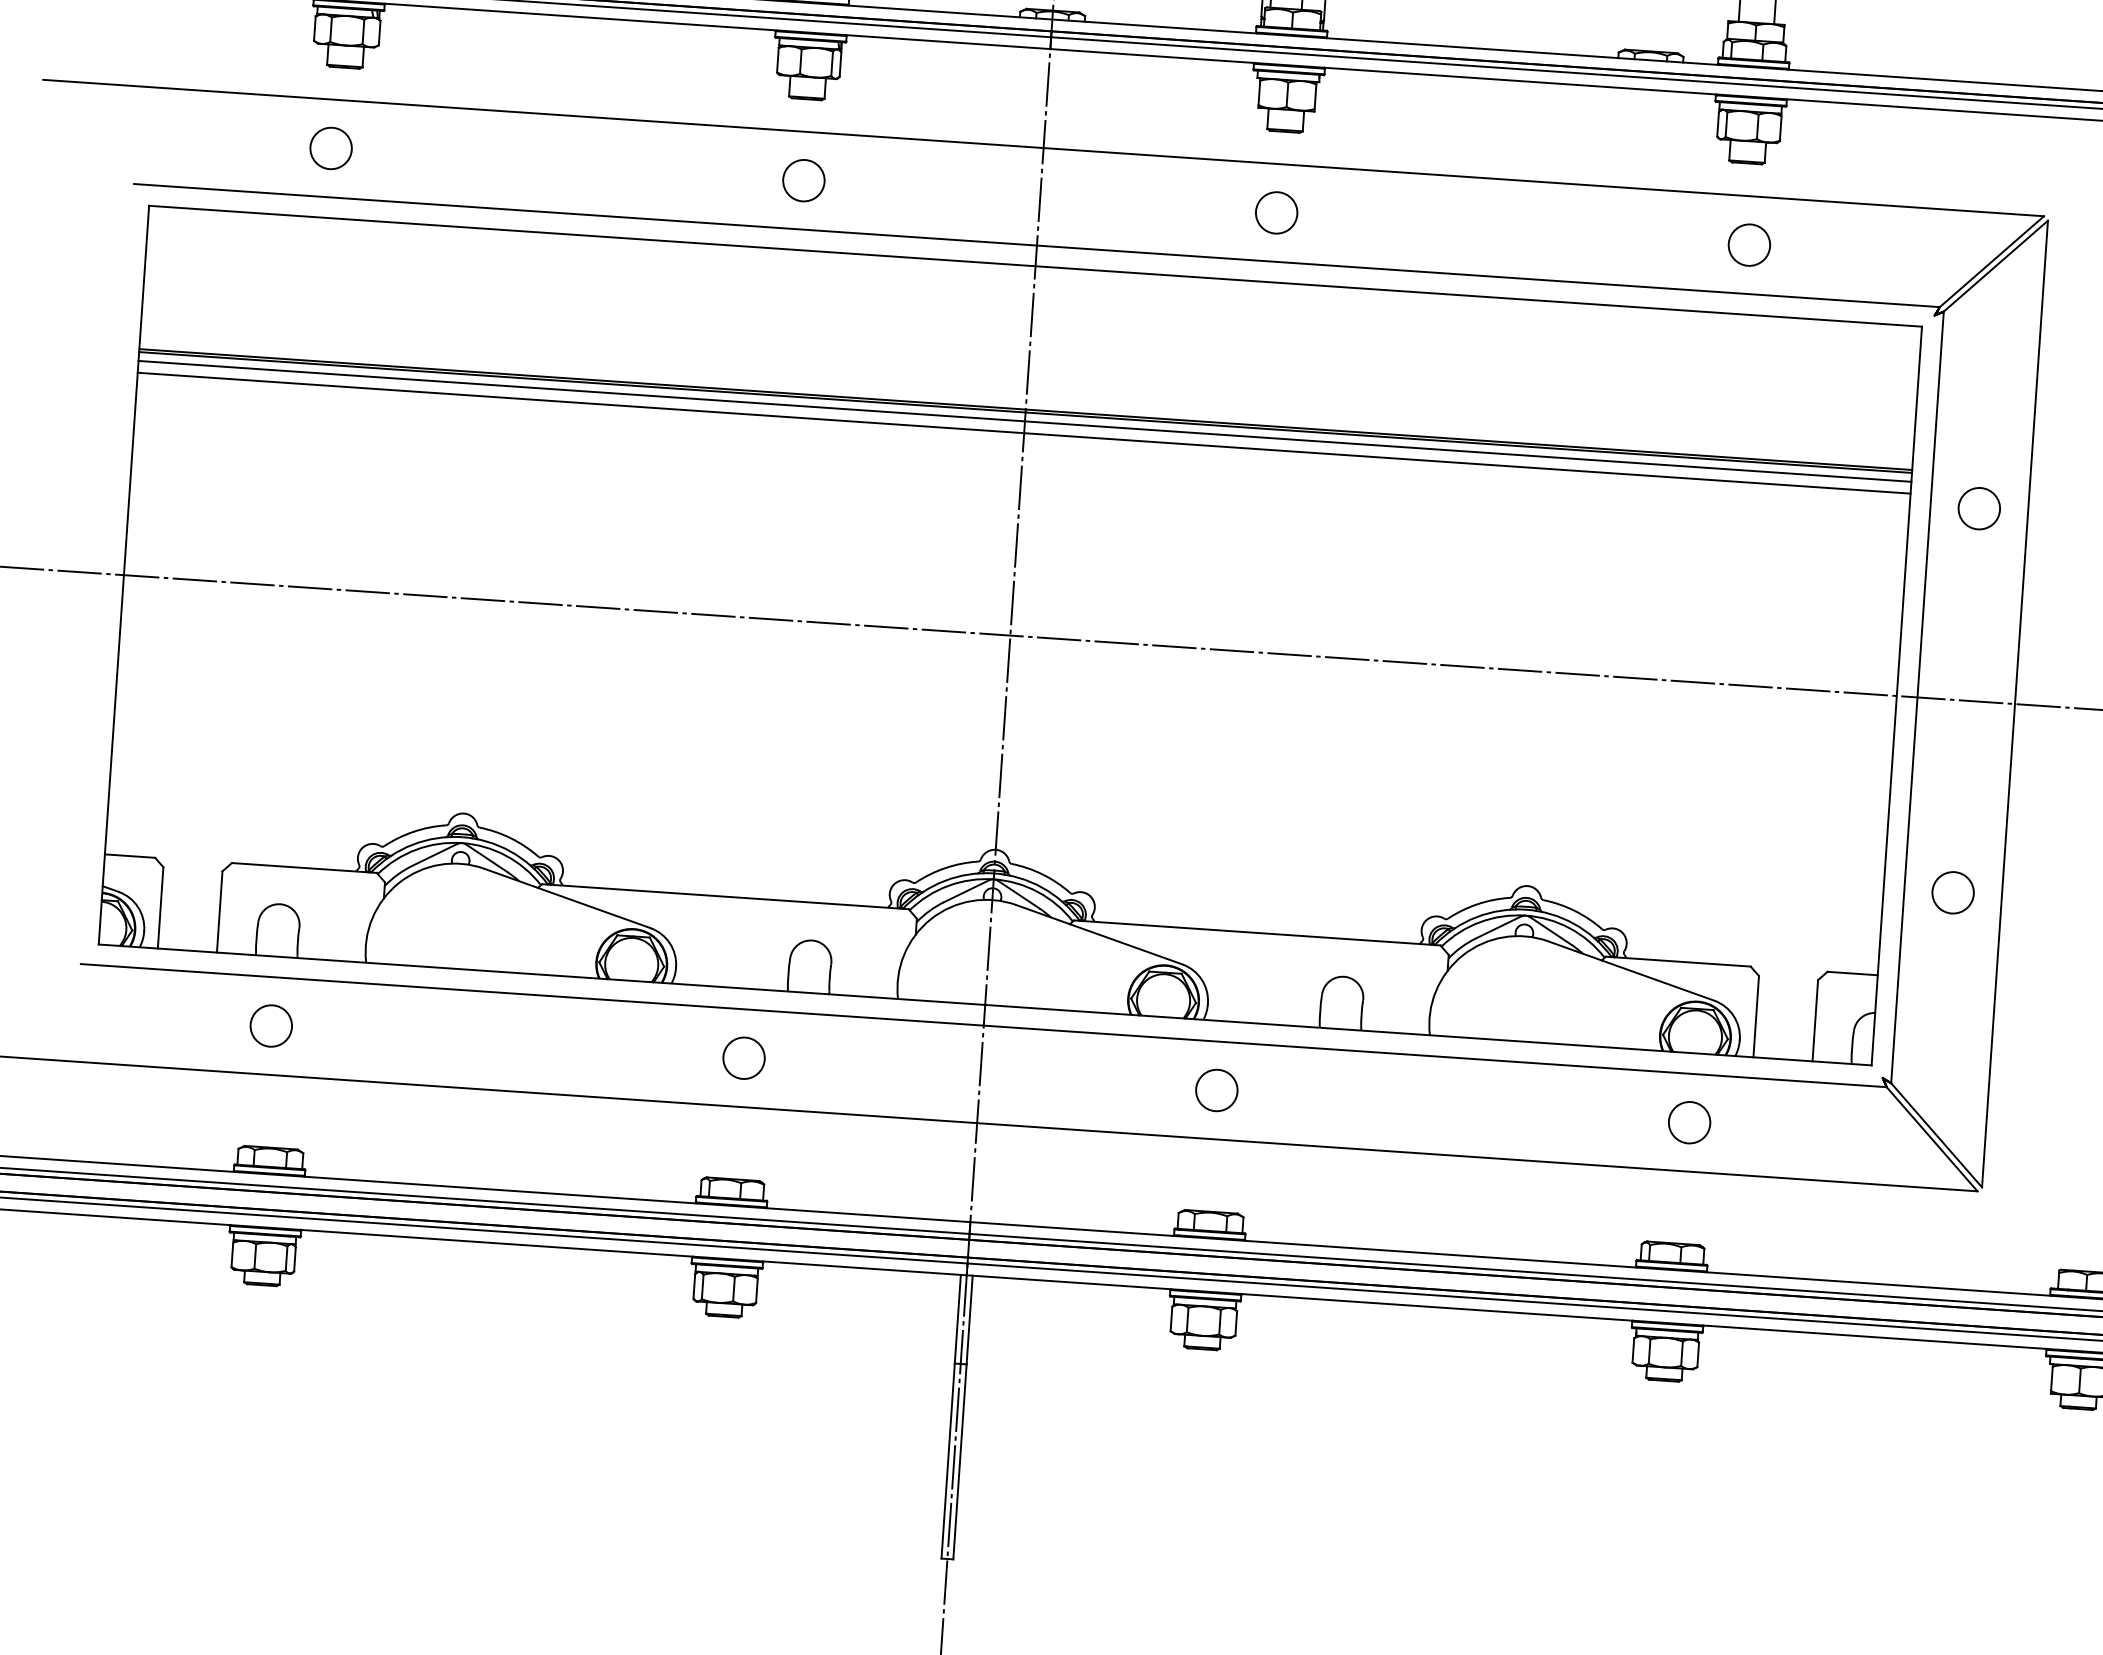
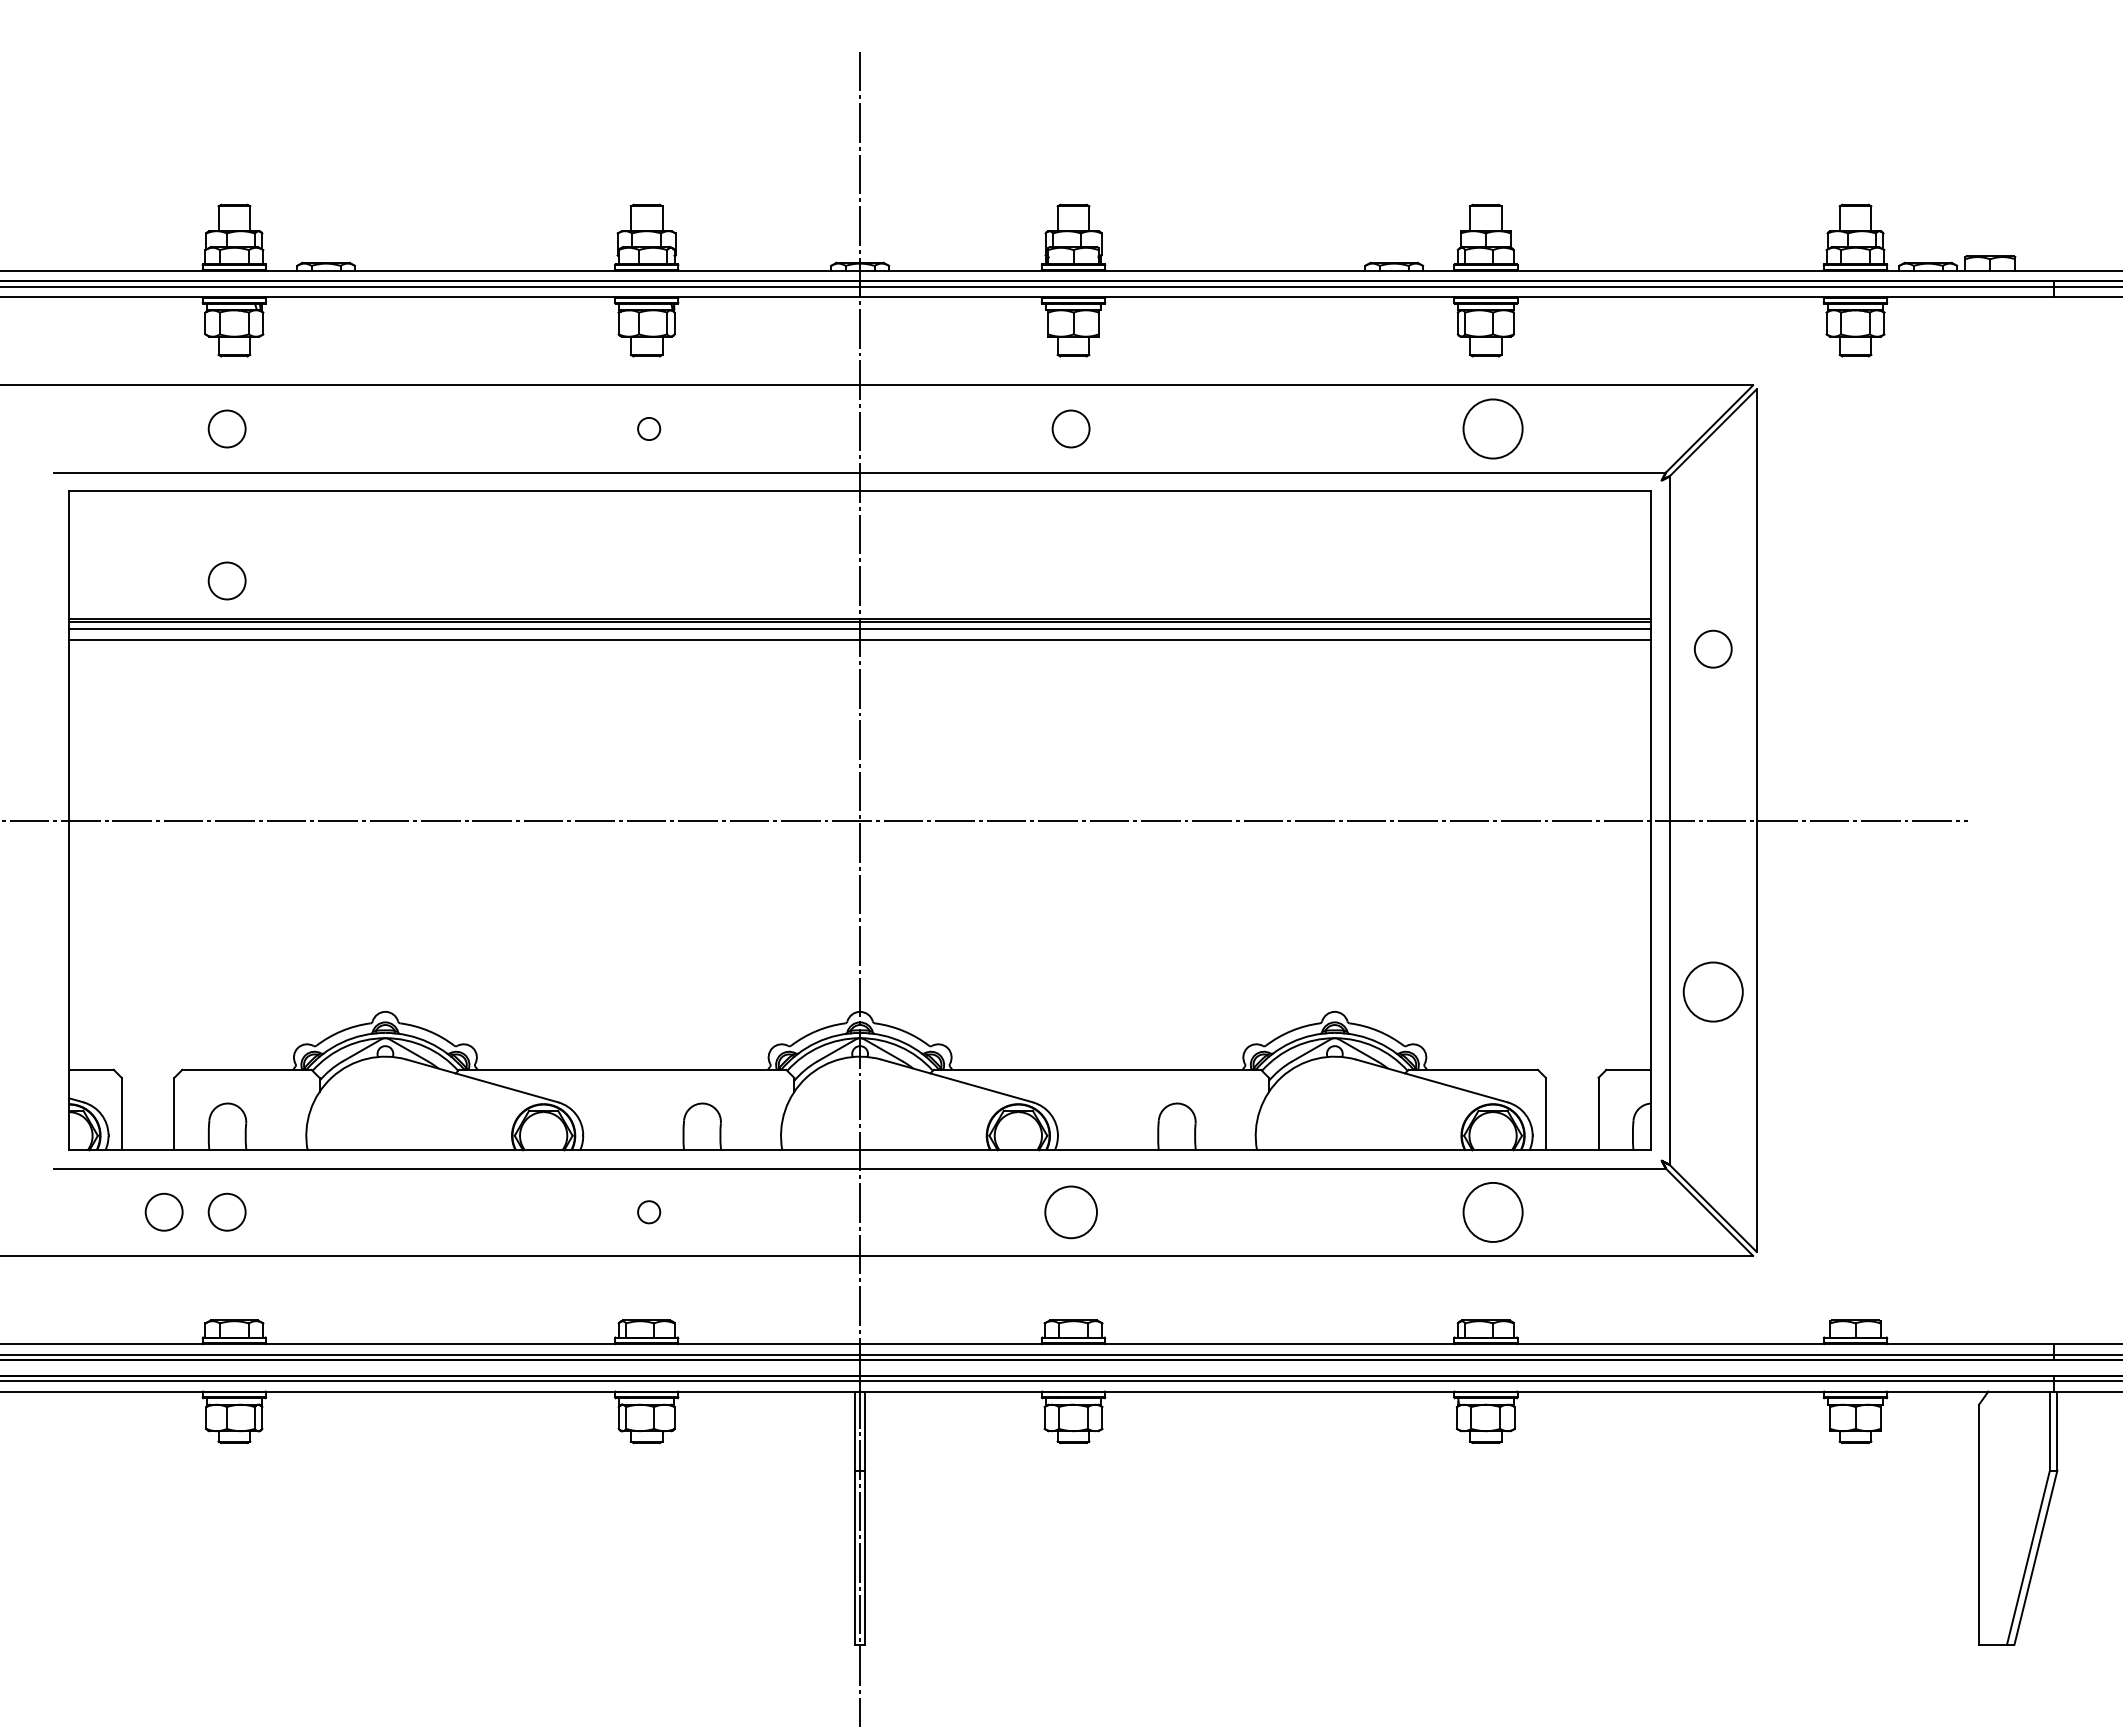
circle: (803, 180) -> (648, 428), size x0.6
circle: (1748, 244) -> (1492, 428), size x1.6
circle: (318, 318) -> (226, 580), added
circle: (1952, 892) -> (1712, 991), size x1.6
circle: (200, 1020) -> (163, 1211), added
circle: (743, 1057) -> (648, 1211), size x0.6
circle: (1216, 1089) -> (1070, 1211), size x1.4
circle: (1689, 1121) -> (1492, 1211), size x1.6

